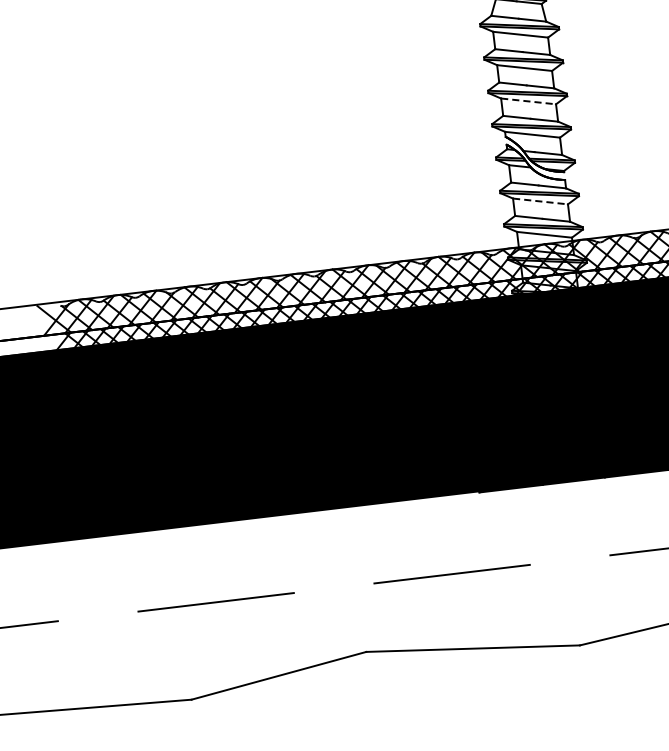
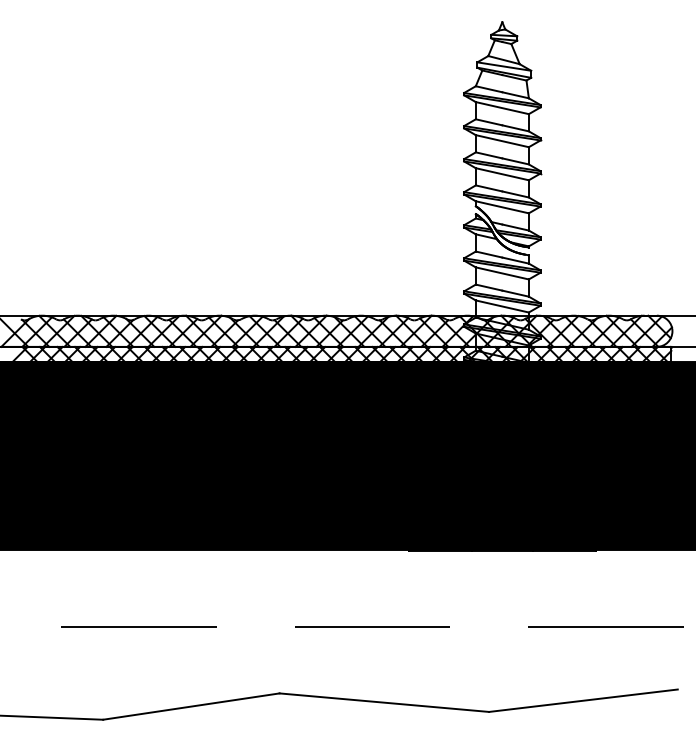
line: (528, 101) -> (502, 174), dashed -> solid
line: (540, 201) -> (502, 273), dashed -> solid

